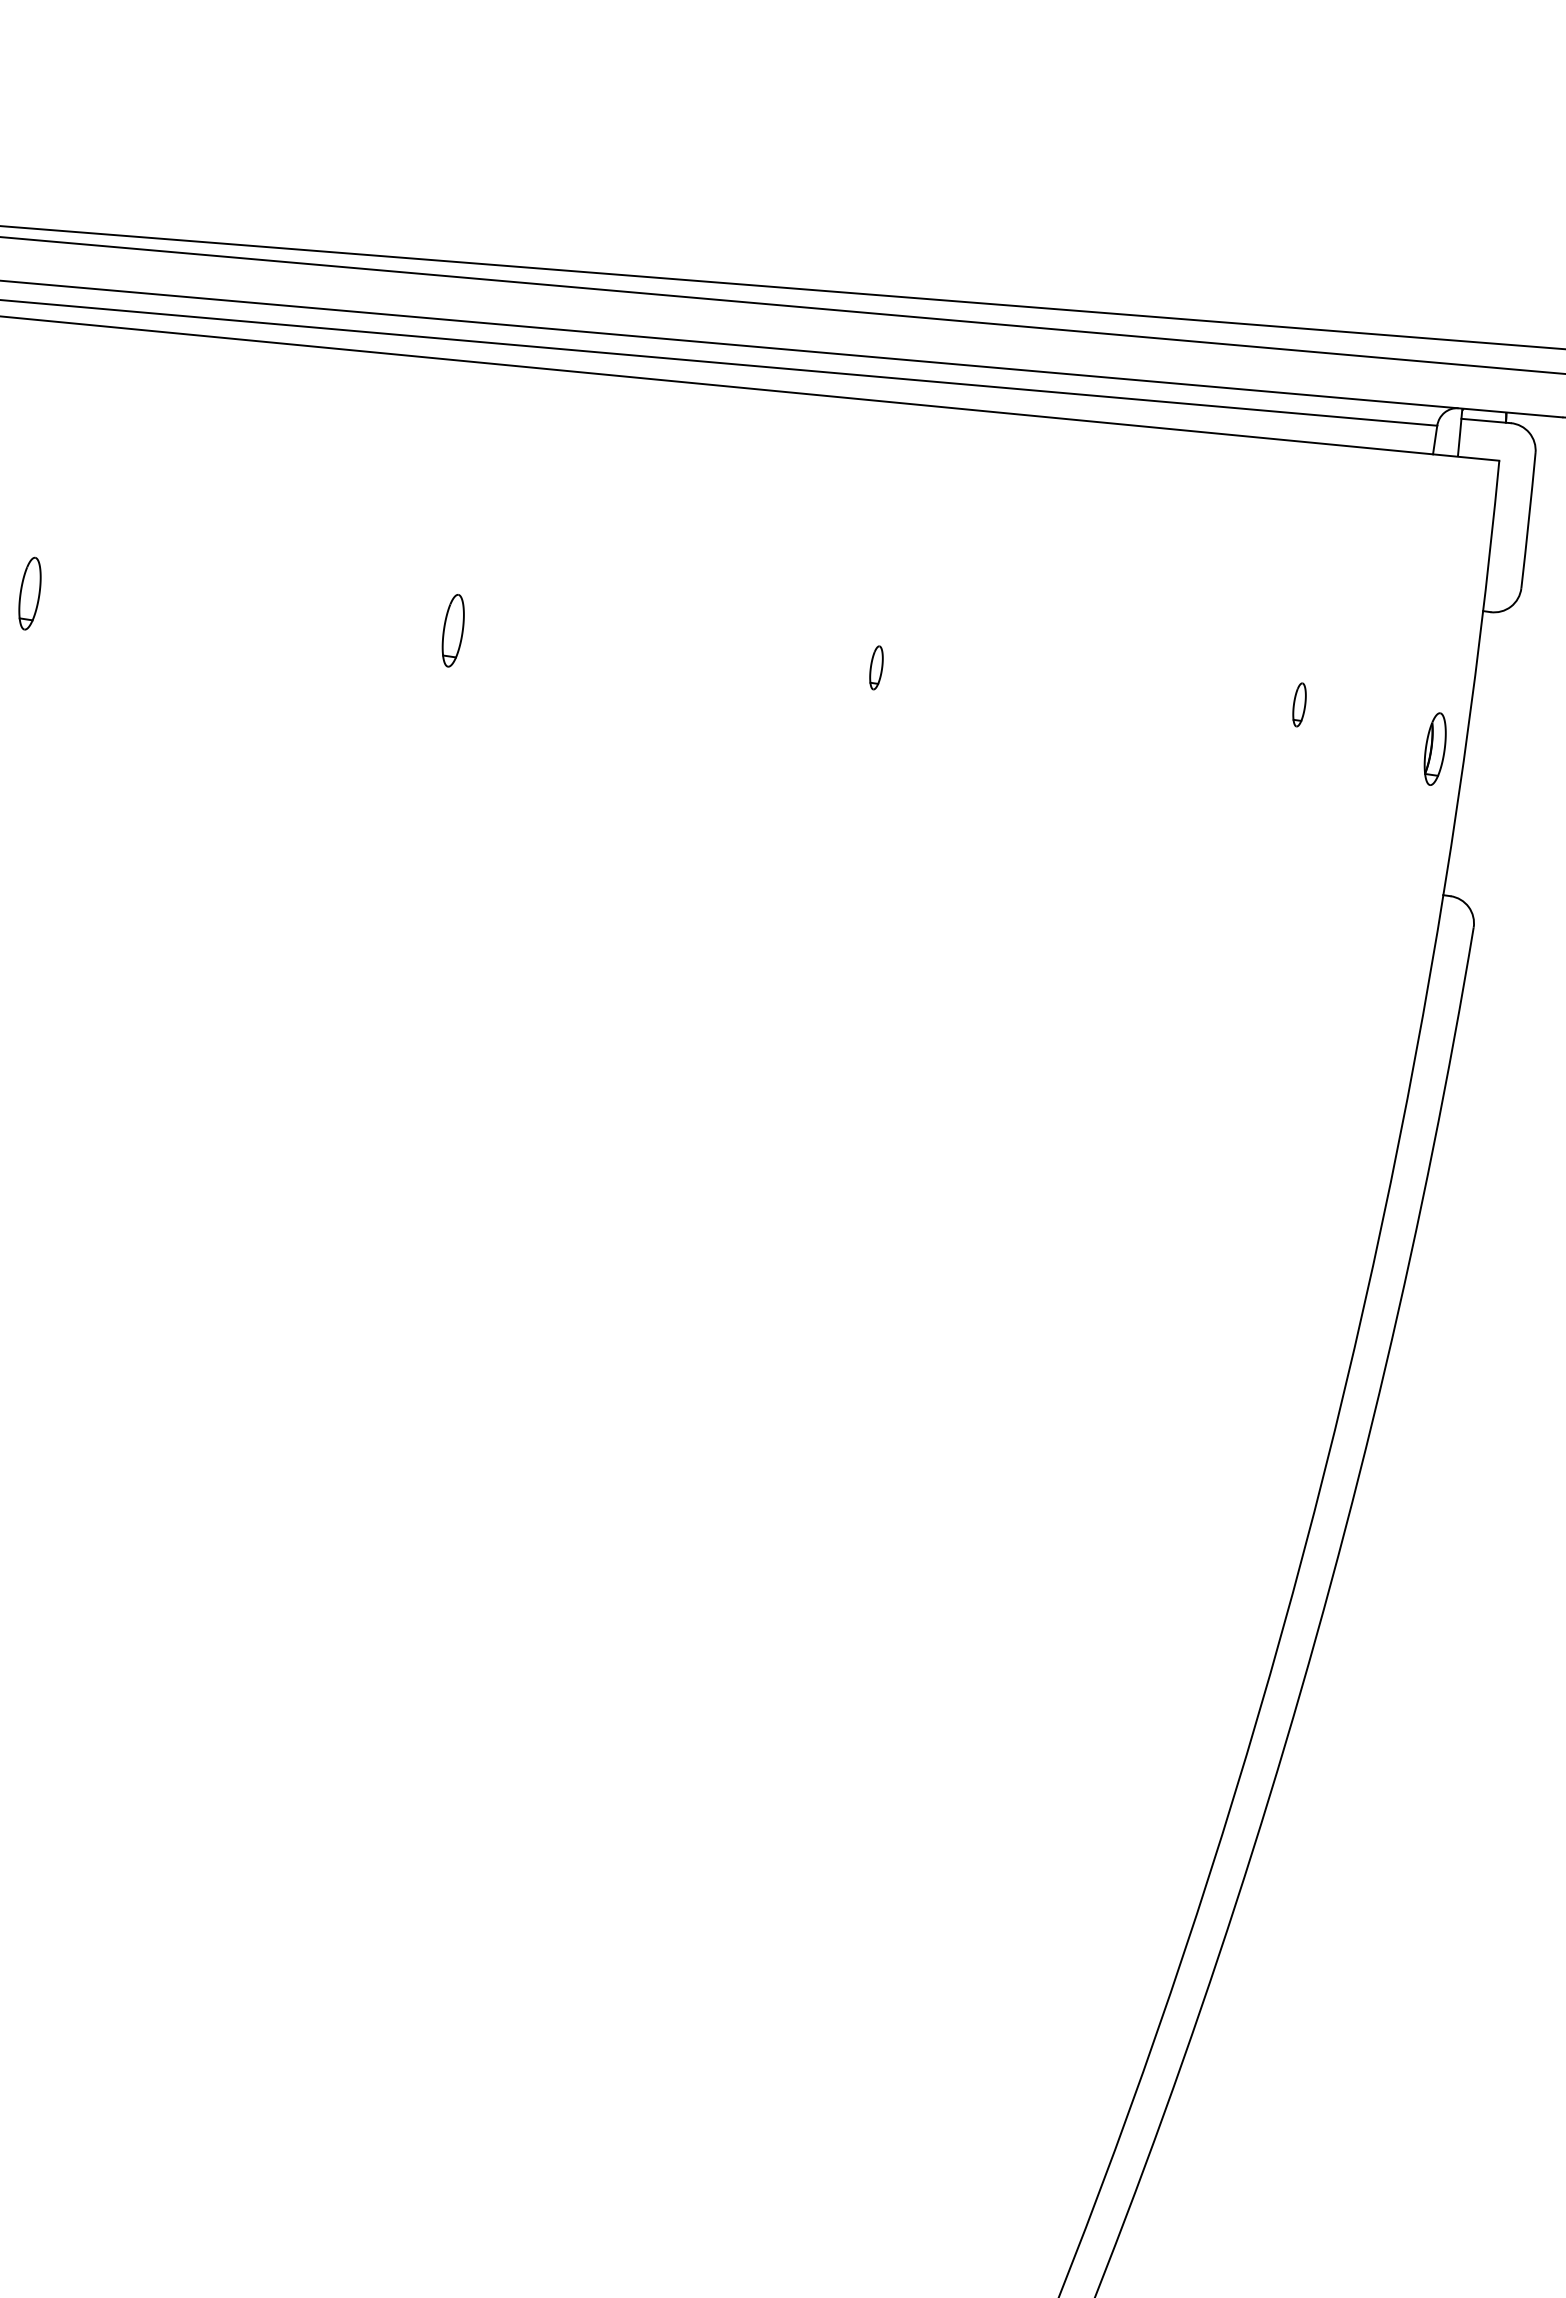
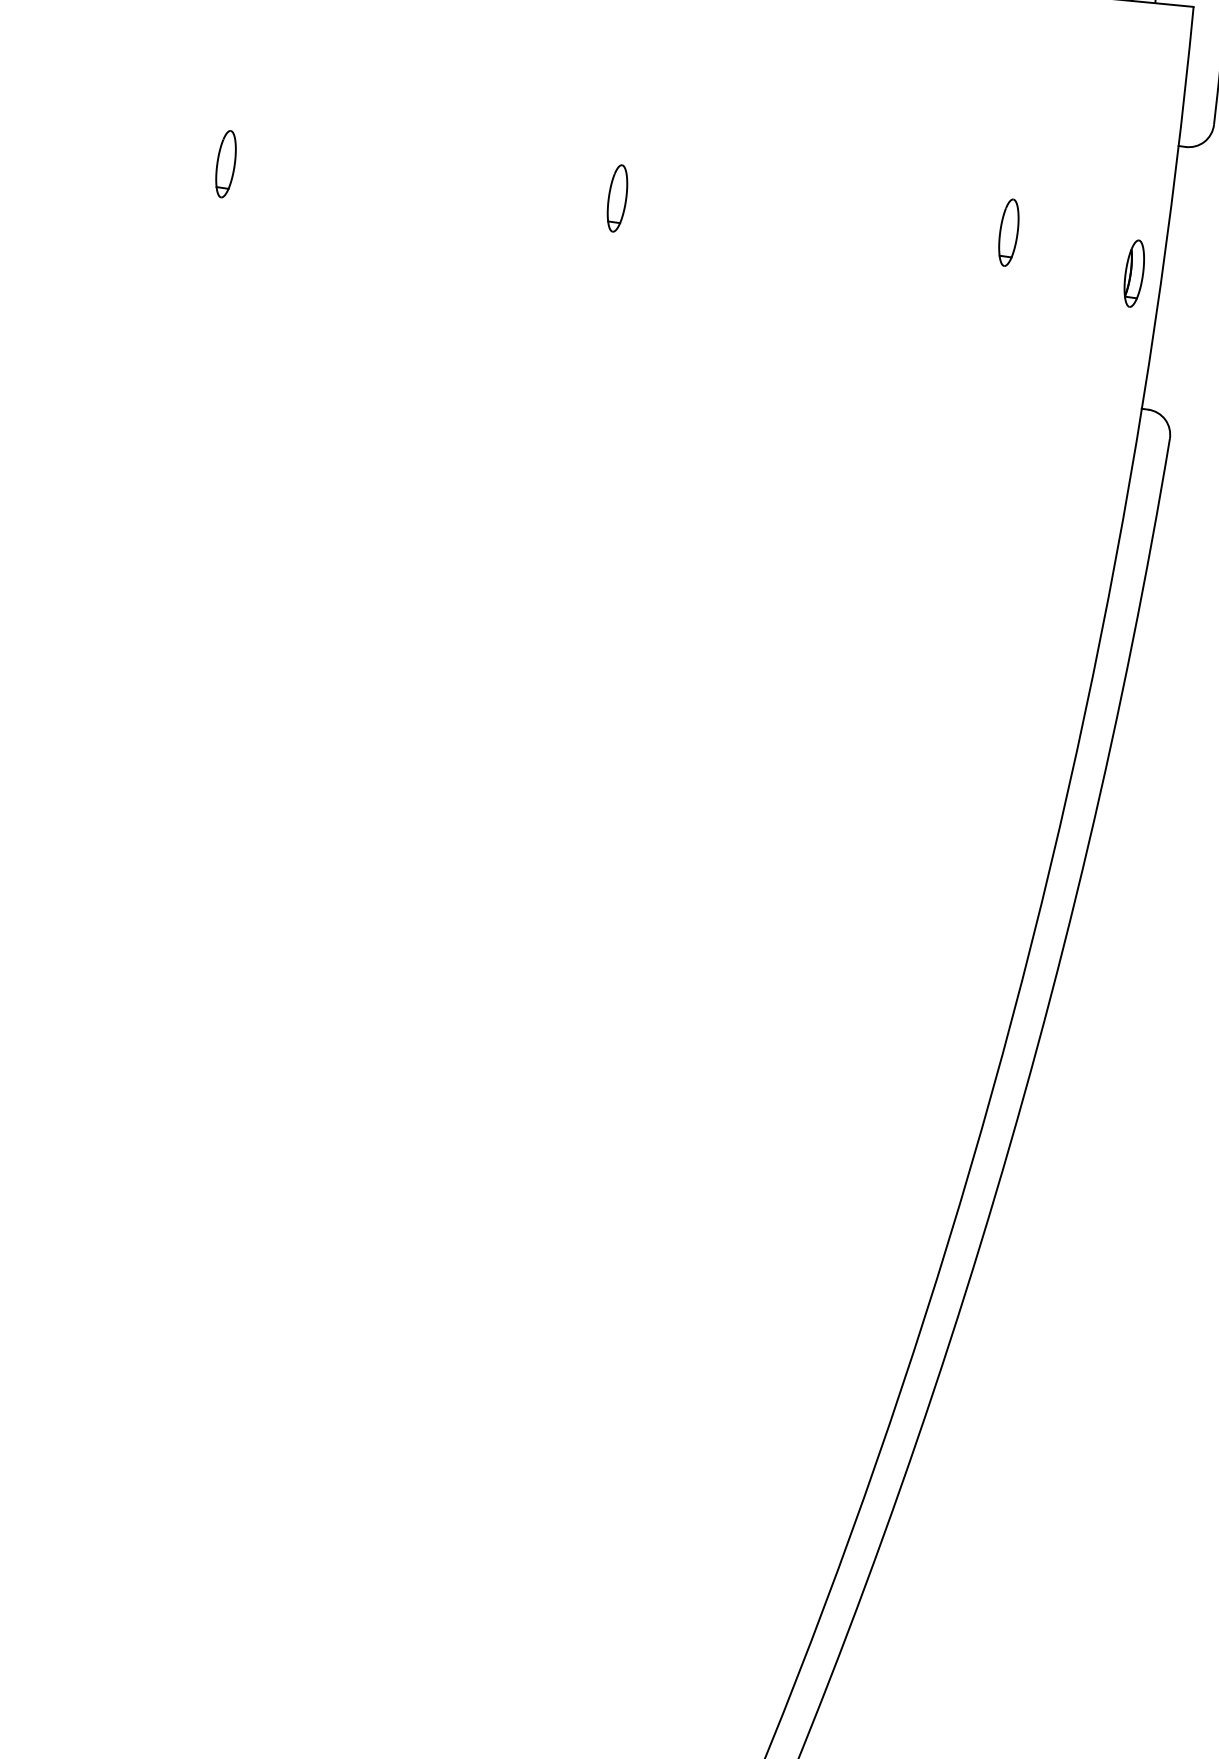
part: (876, 667) -> (617, 198), size x1.67
part: (1299, 704) -> (1008, 232), size x1.67

